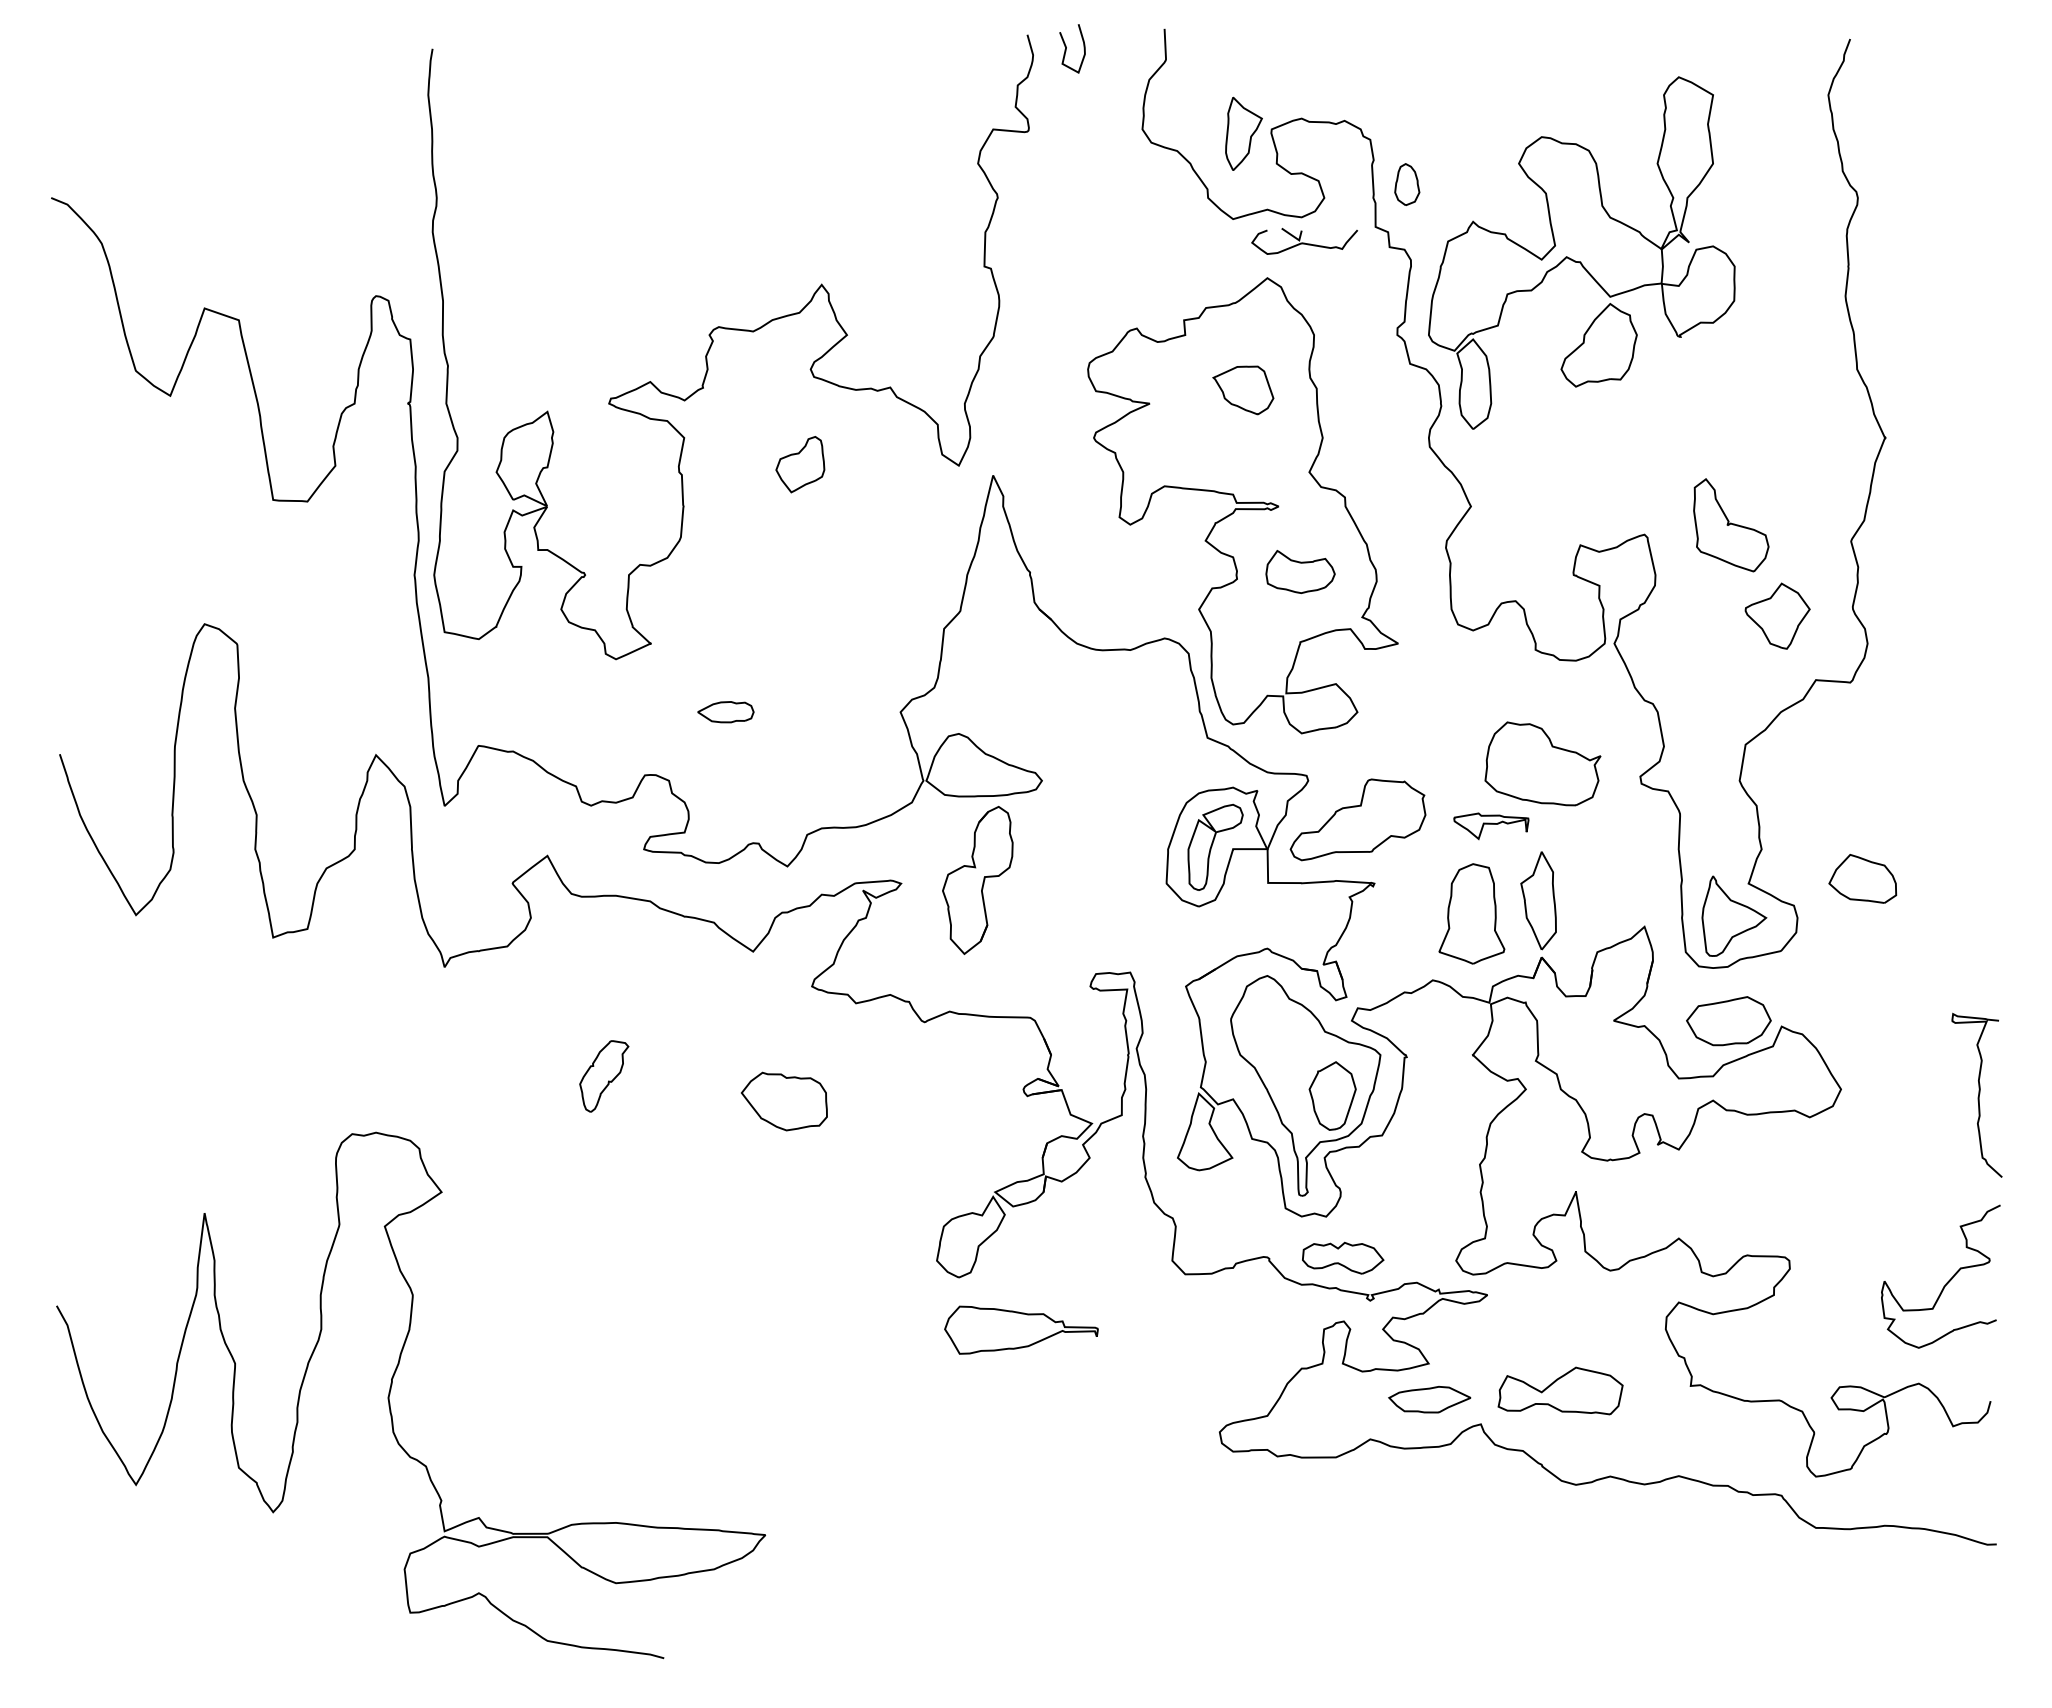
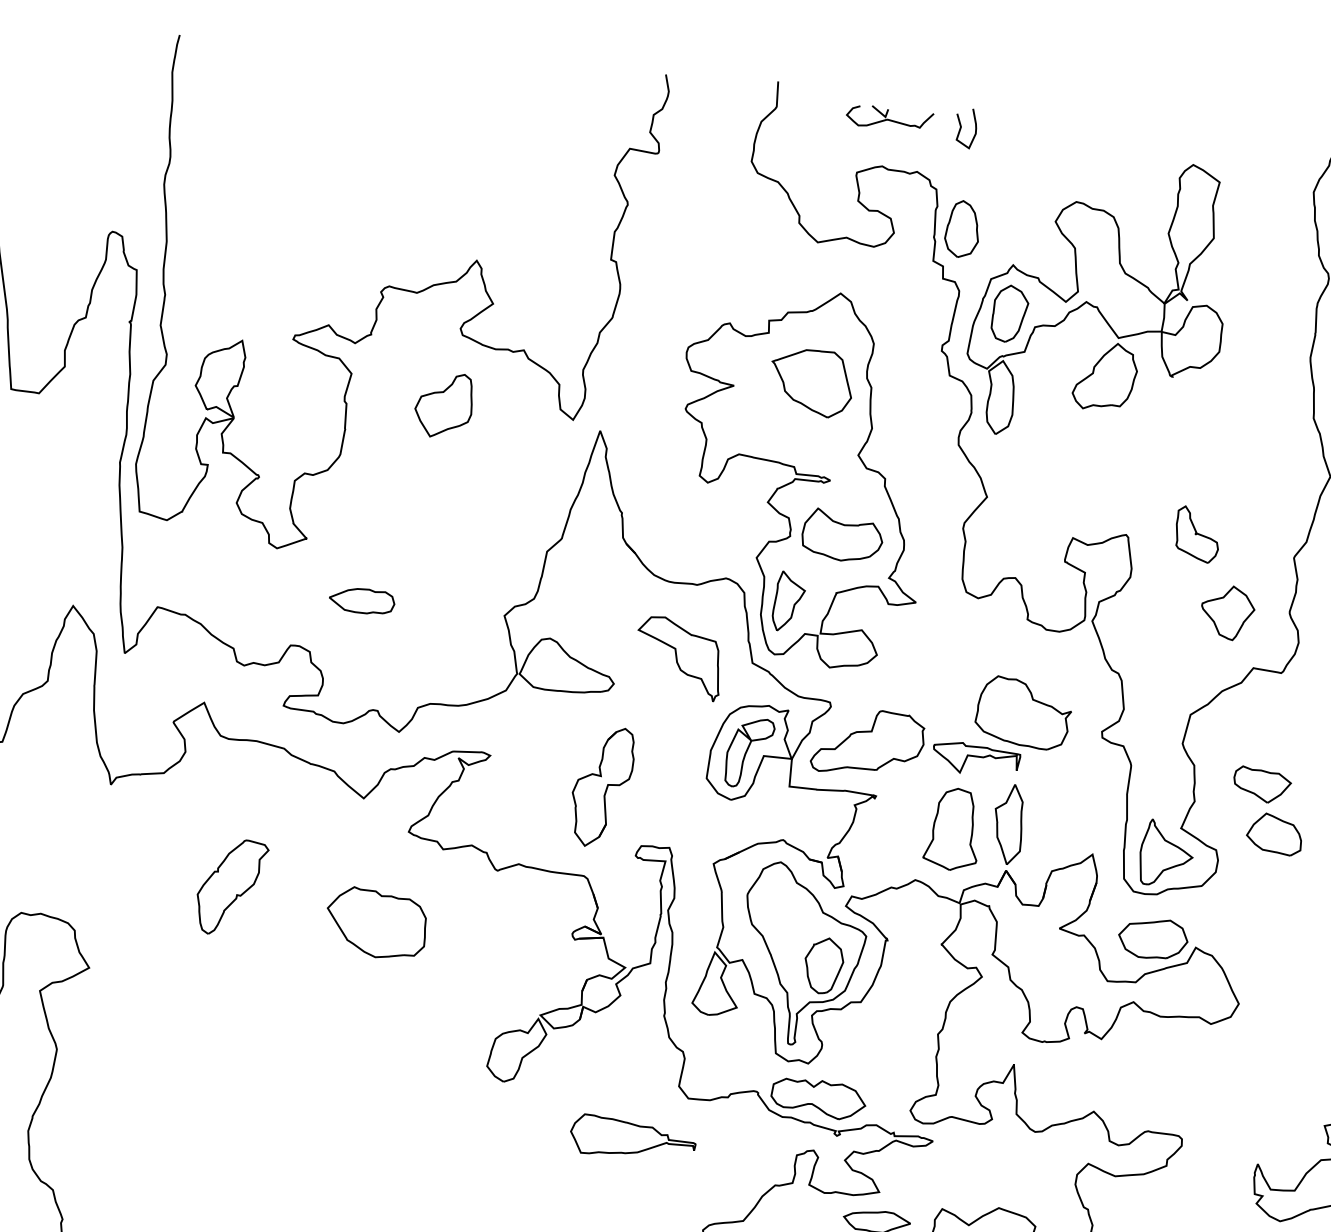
curve: (1066, 48) -> (961, 127), moved
part: (1243, 133) -> (788, 601), moved
part: (1407, 184) -> (962, 229), size x1.67
part: (1304, 241) -> (889, 118), moved
part: (1475, 281) -> (1010, 314), added
part: (1243, 390) -> (811, 383), size x1.67
part: (800, 464) -> (444, 405), size x1.43
part: (1730, 525) -> (1197, 534), size x0.71
part: (1300, 571) -> (842, 535), size x1.43
part: (725, 711) -> (361, 600), size x1.43
part: (1117, 741) -> (678, 658), added
part: (1841, 820) -> (1262, 784), added
part: (1491, 826) -> (976, 759), size x1.43
part: (977, 879) -> (601, 786), moved
part: (604, 1076) -> (231, 887), size x1.67
part: (784, 1101) -> (376, 923), size x1.43
part: (1342, 1258) -> (817, 1099), size x1.43
part: (1021, 1329) -> (633, 1138), moved

